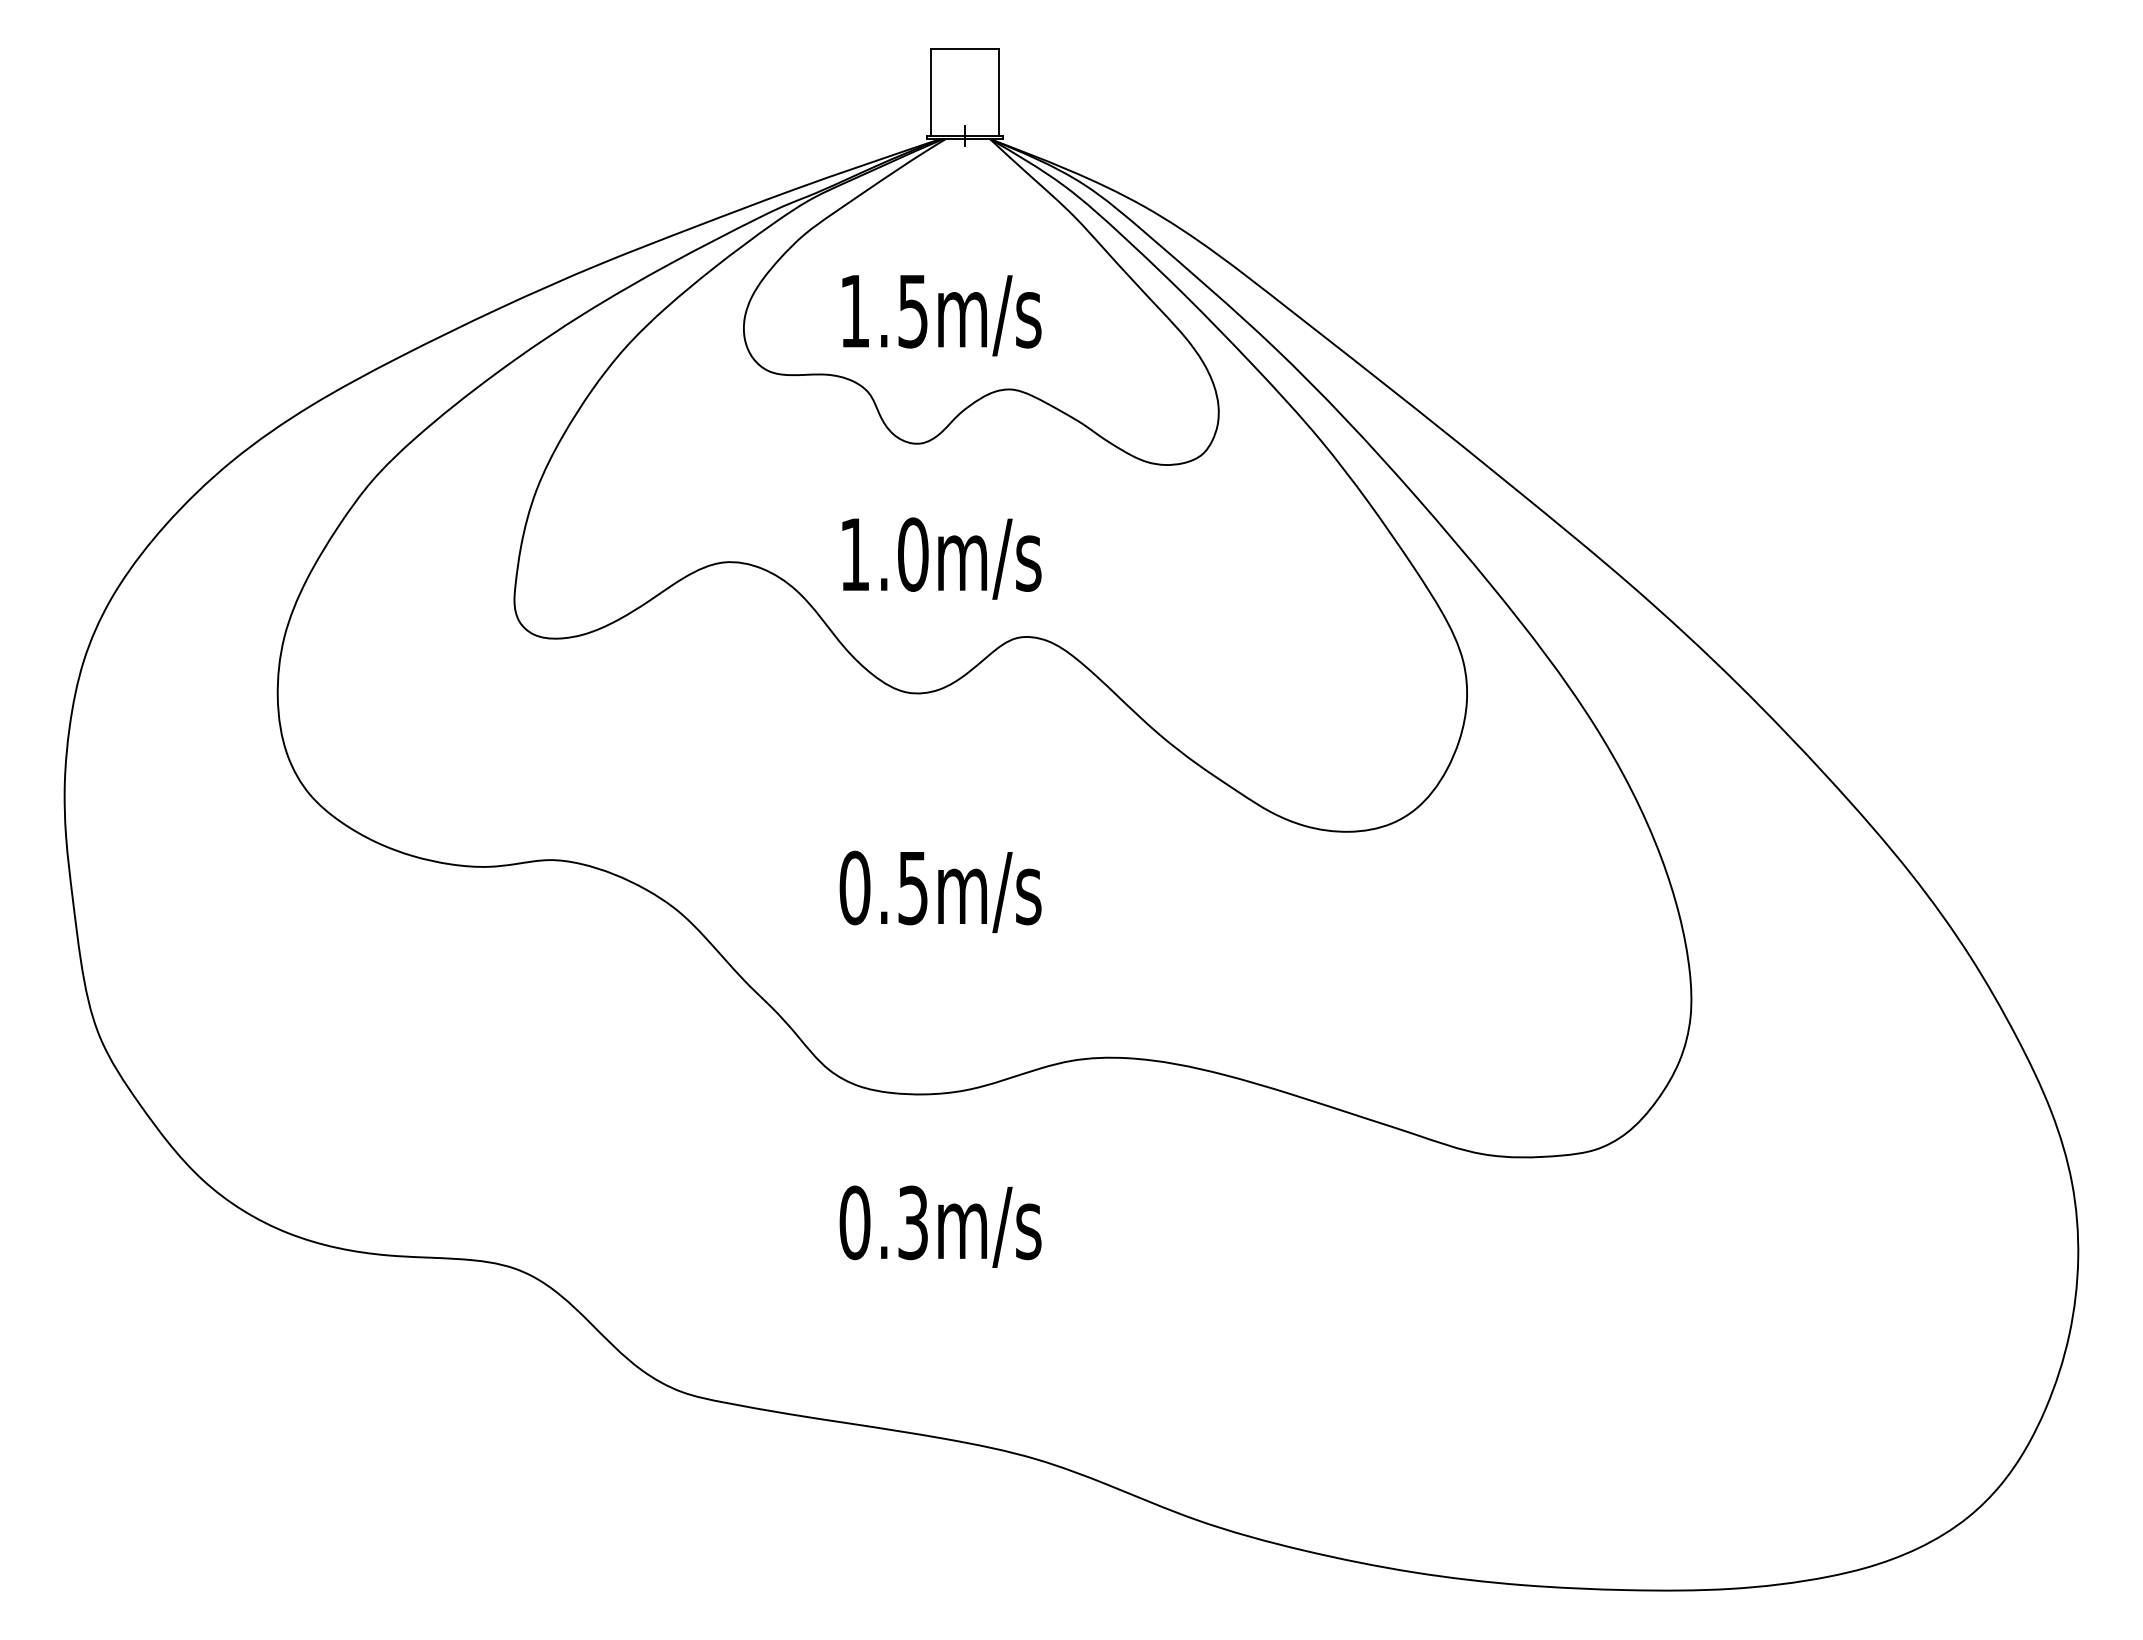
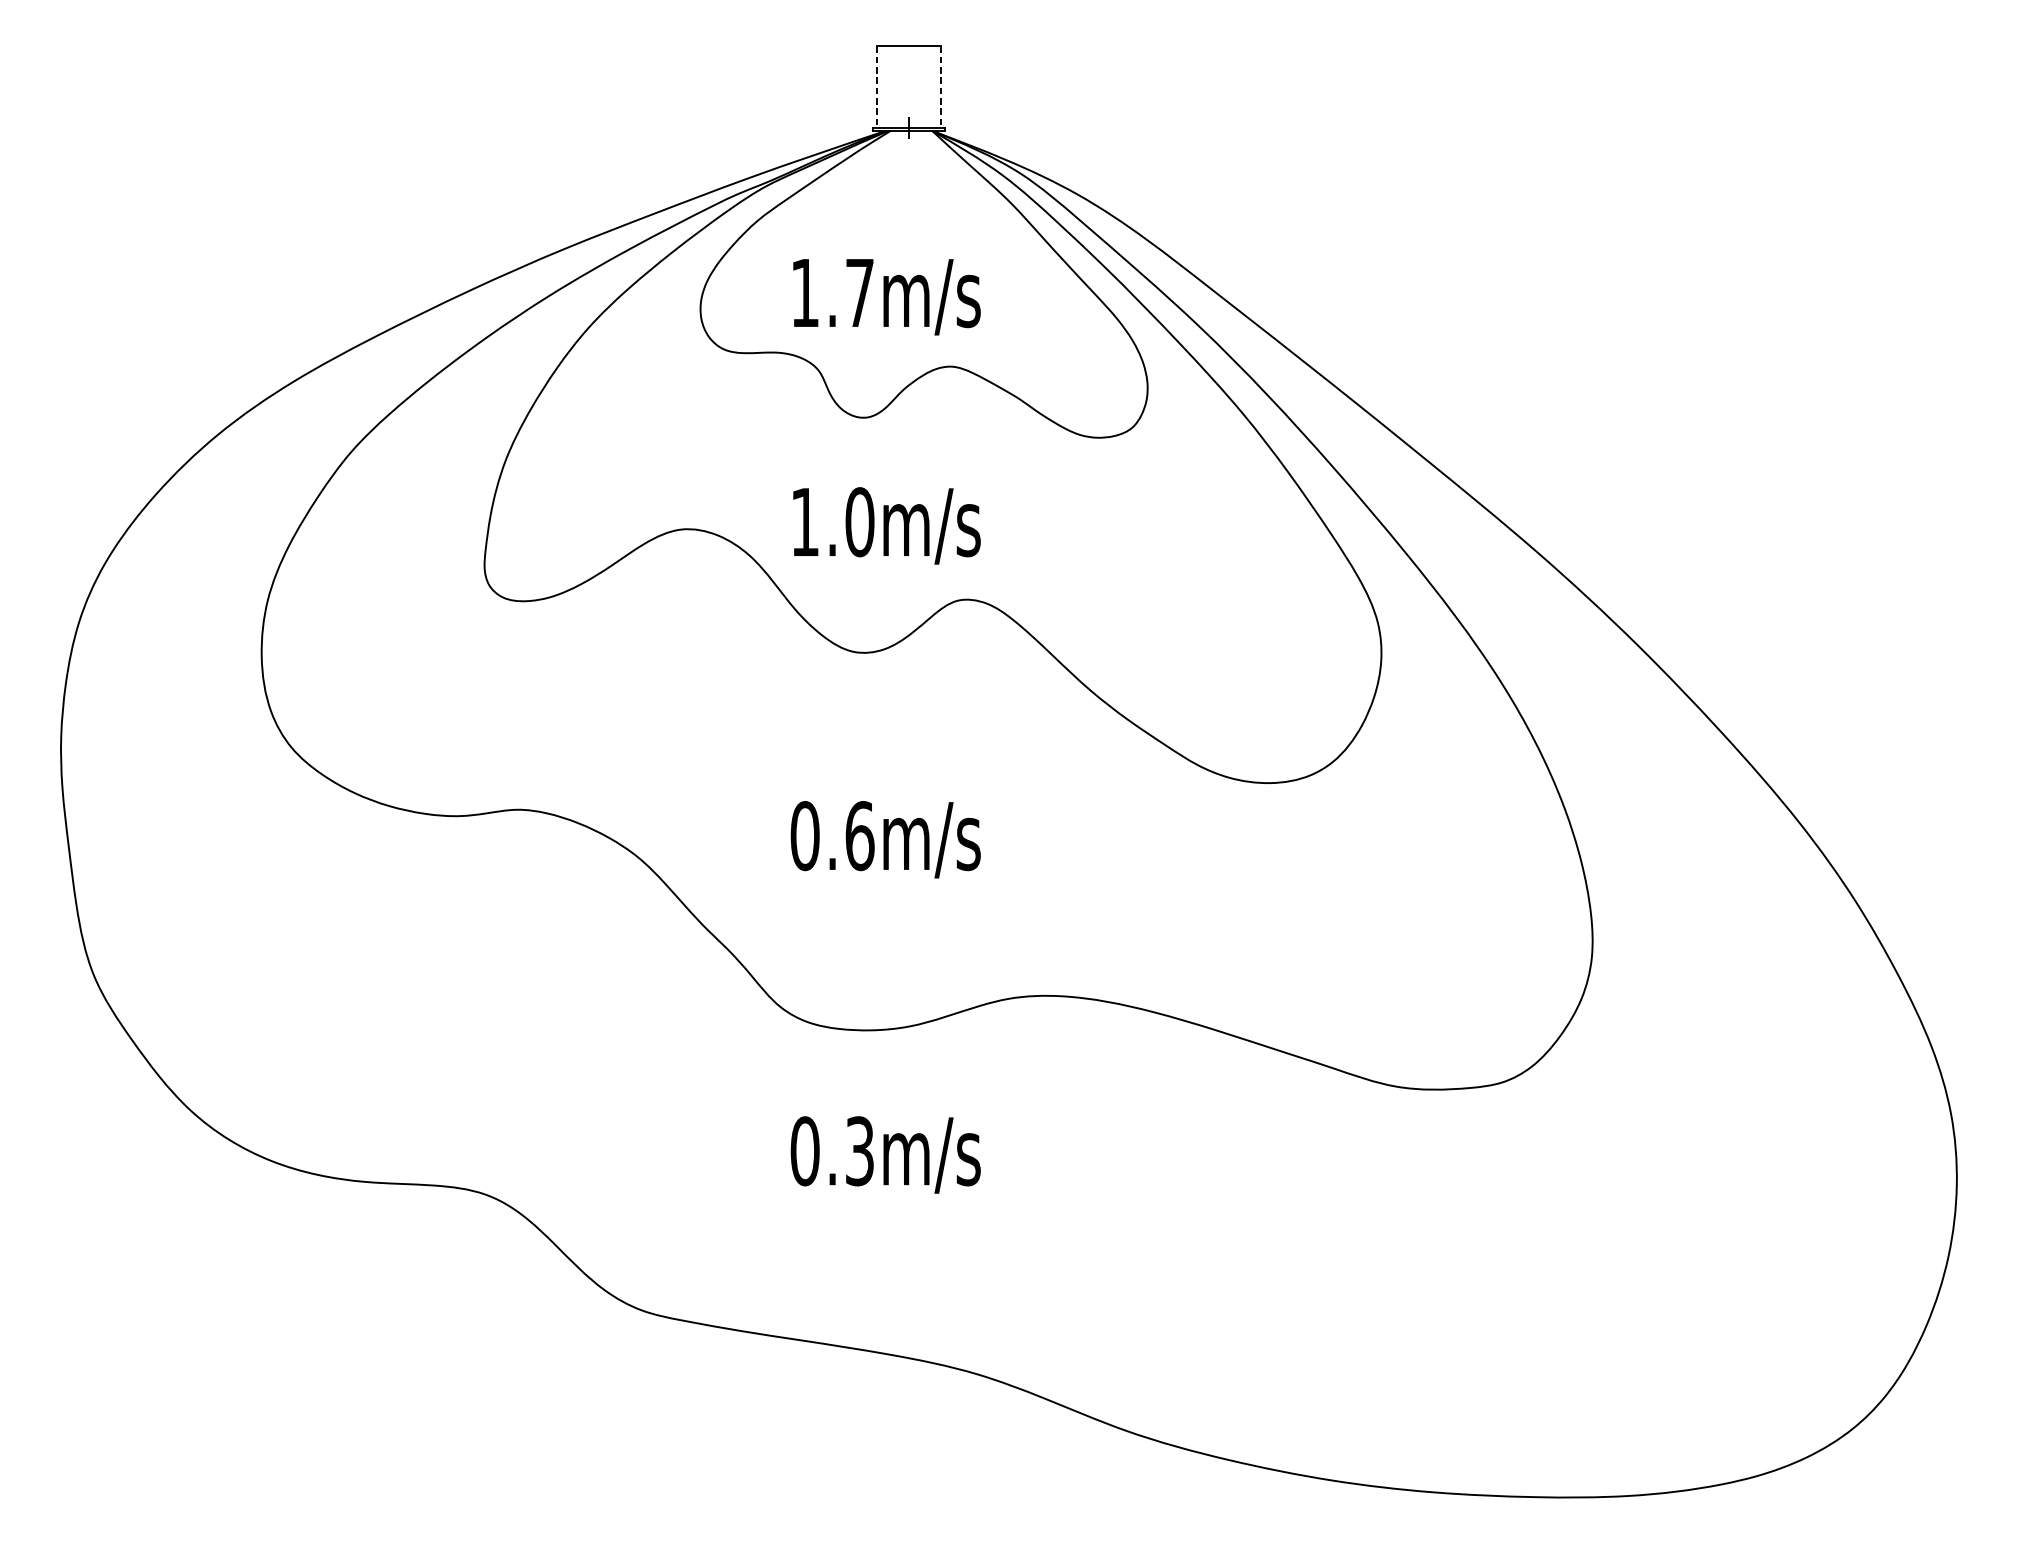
line: (931, 93) -> (877, 88), solid -> dashed
line: (998, 93) -> (940, 88), solid -> dashed
text: (912, 311) -> (859, 293), 1.5m/s -> 1.7m/s
text: (913, 887) -> (860, 835), 0.5m/s -> 0.6m/s

